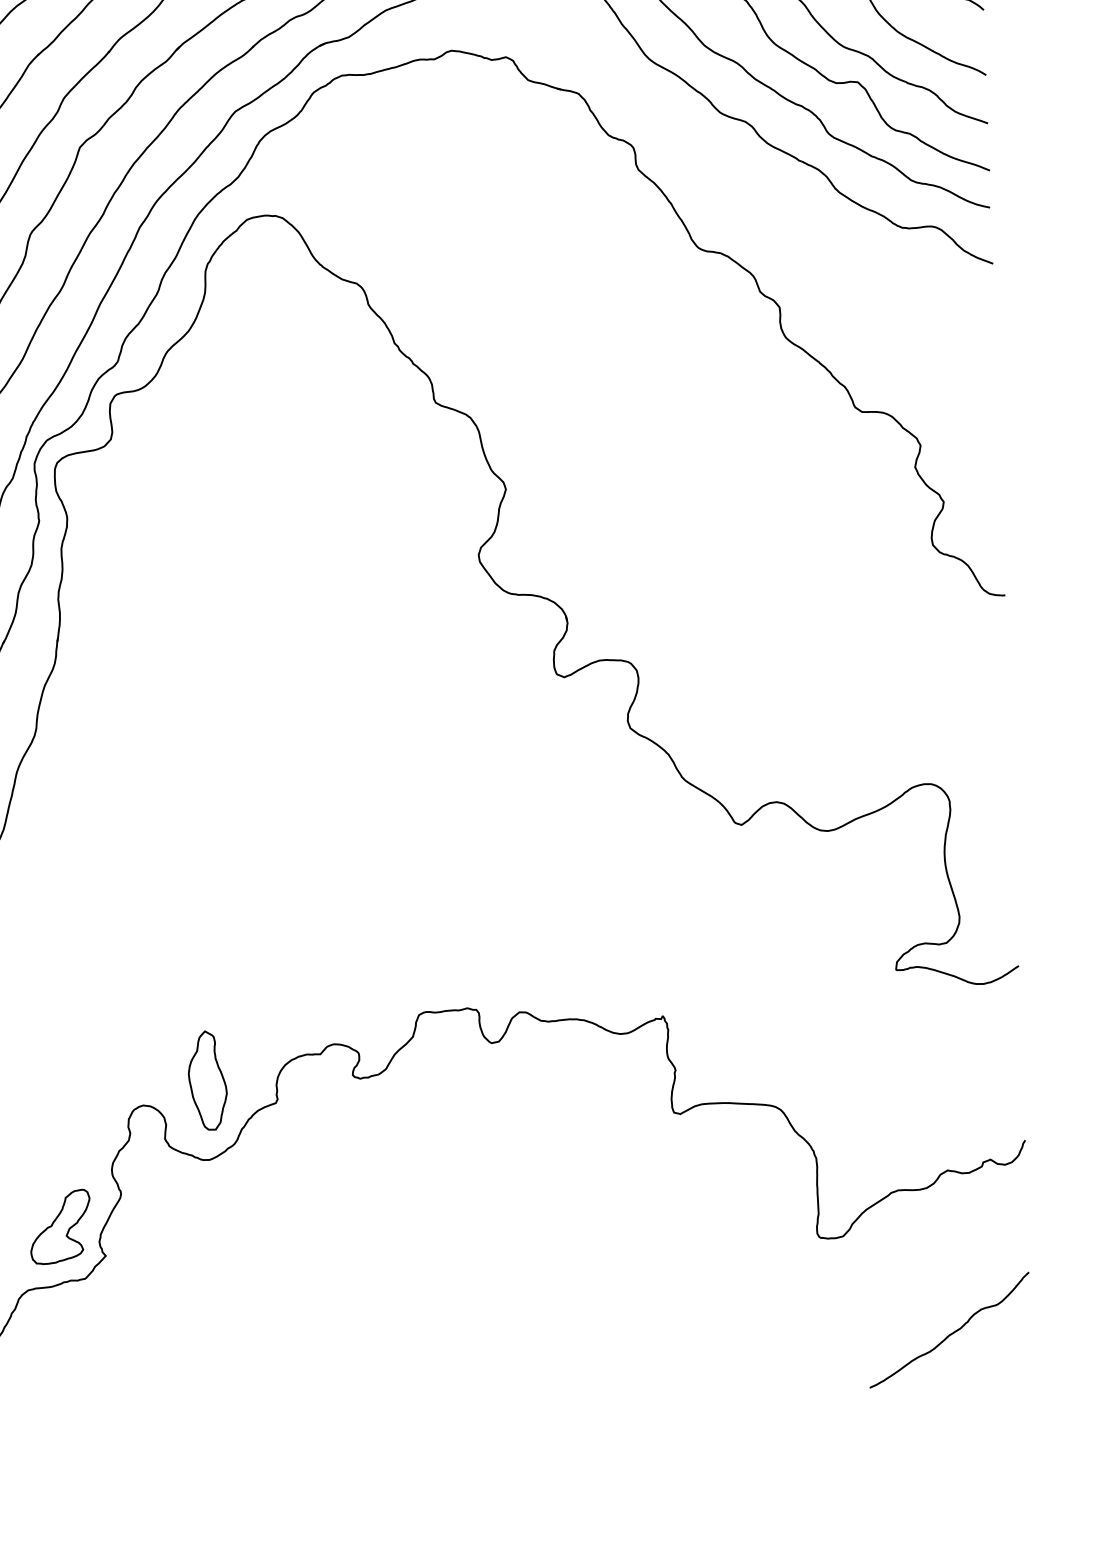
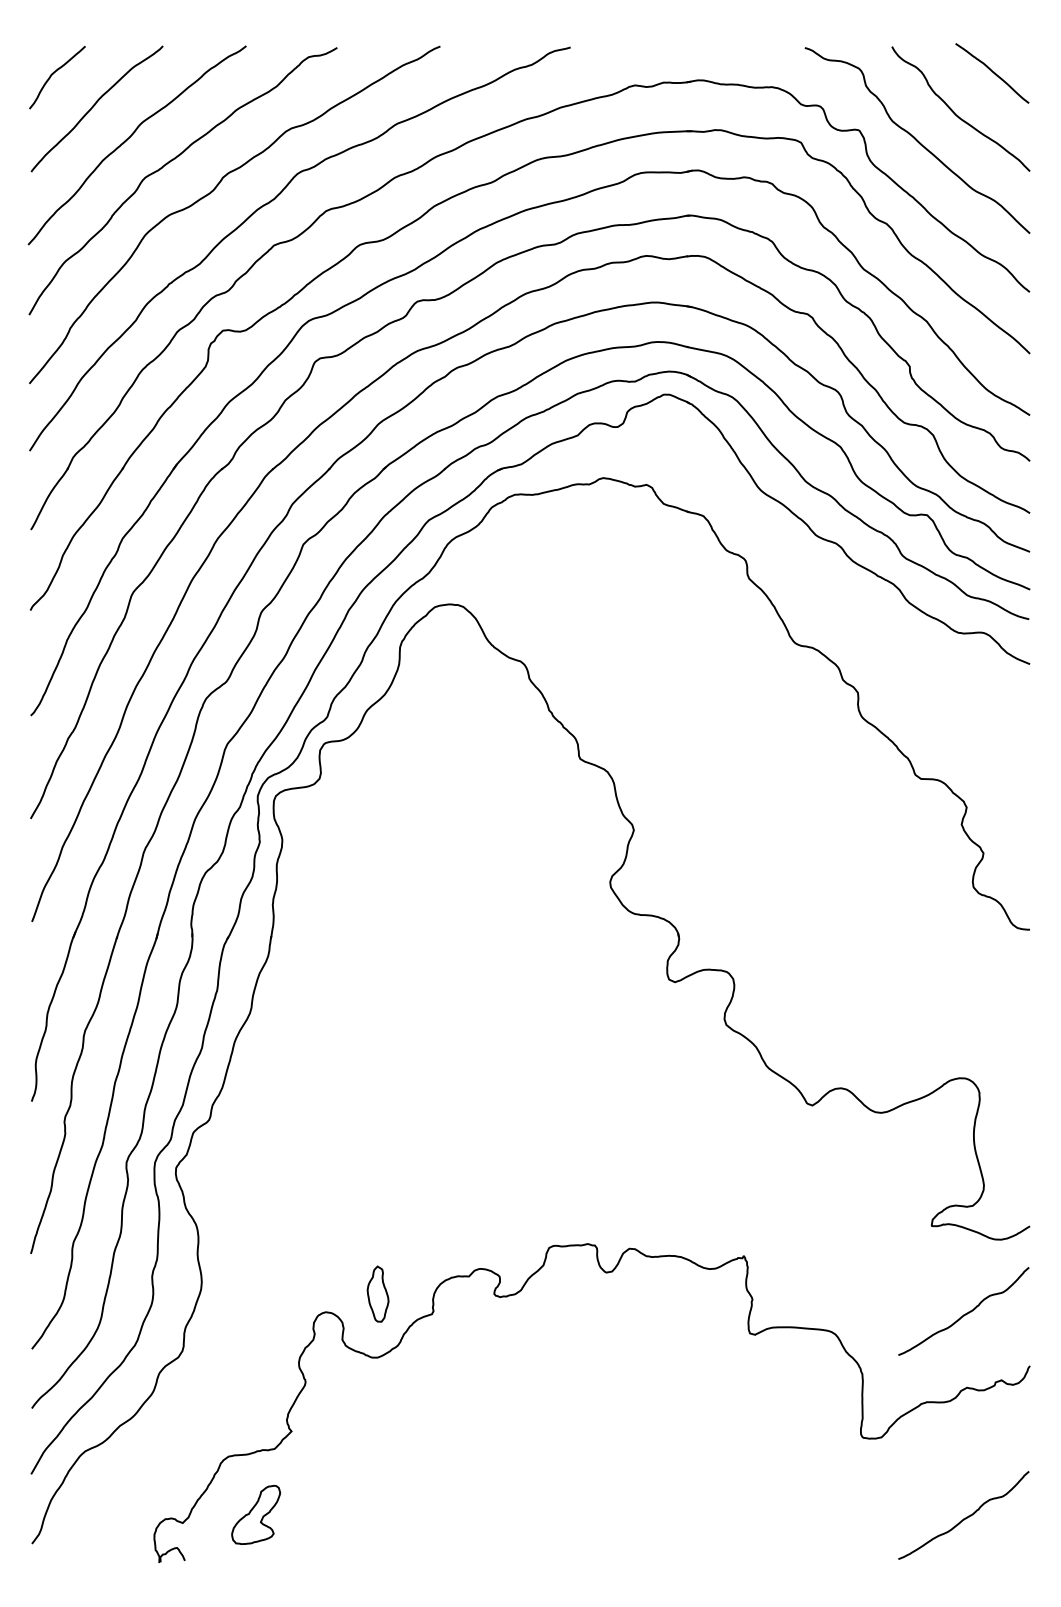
curve: (942, 1077) -> (965, 1313), added
part: (206, 1079) -> (377, 1293), size x0.7
part: (60, 1226) -> (256, 1514), moved

